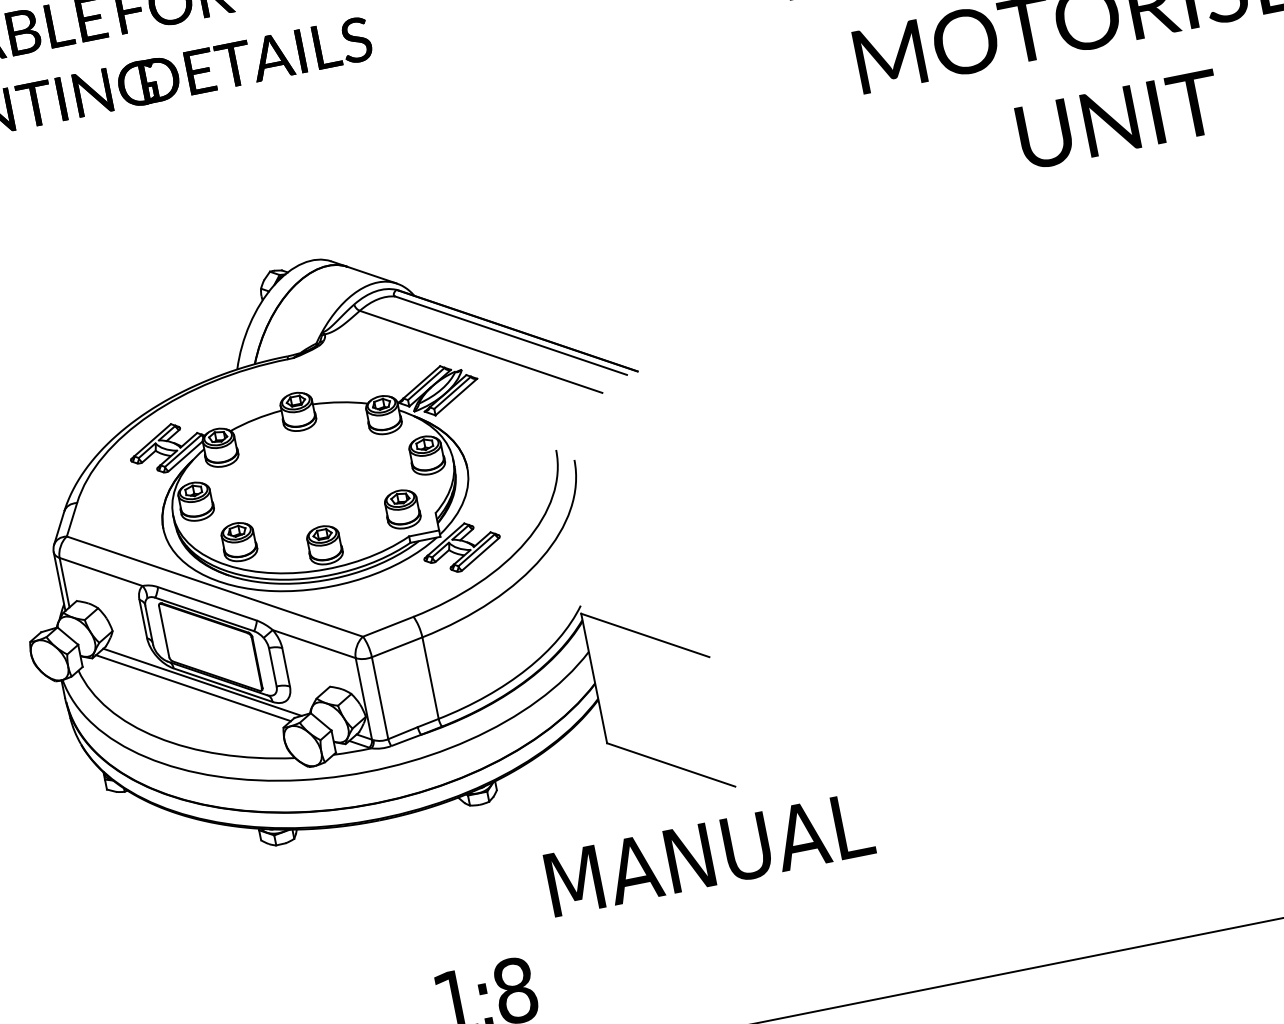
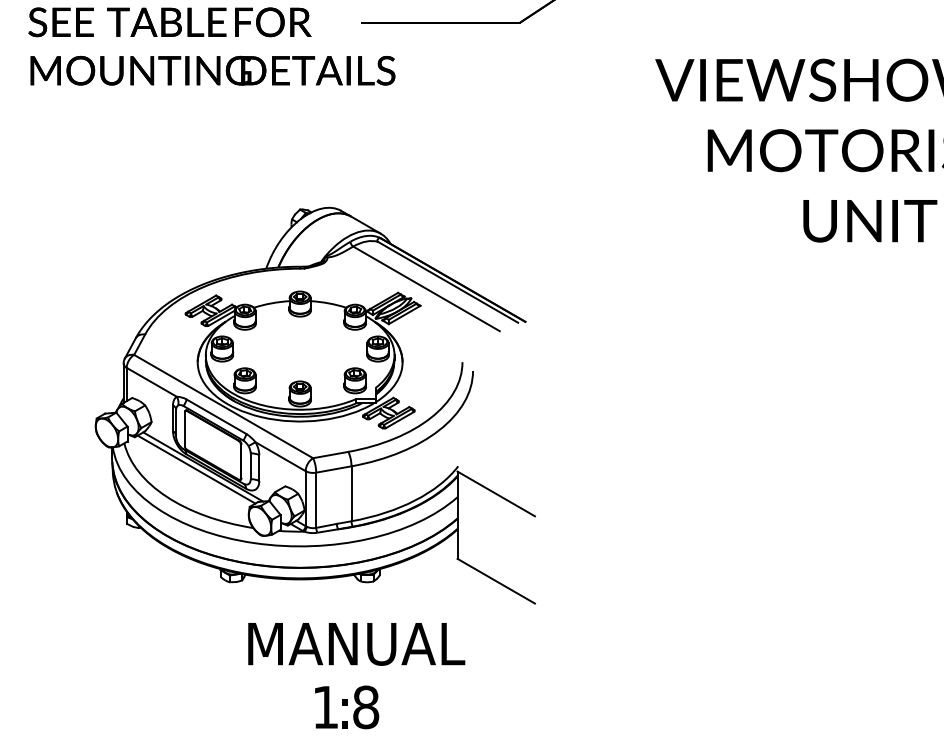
text: (709, 854) -> (356, 644), moved

